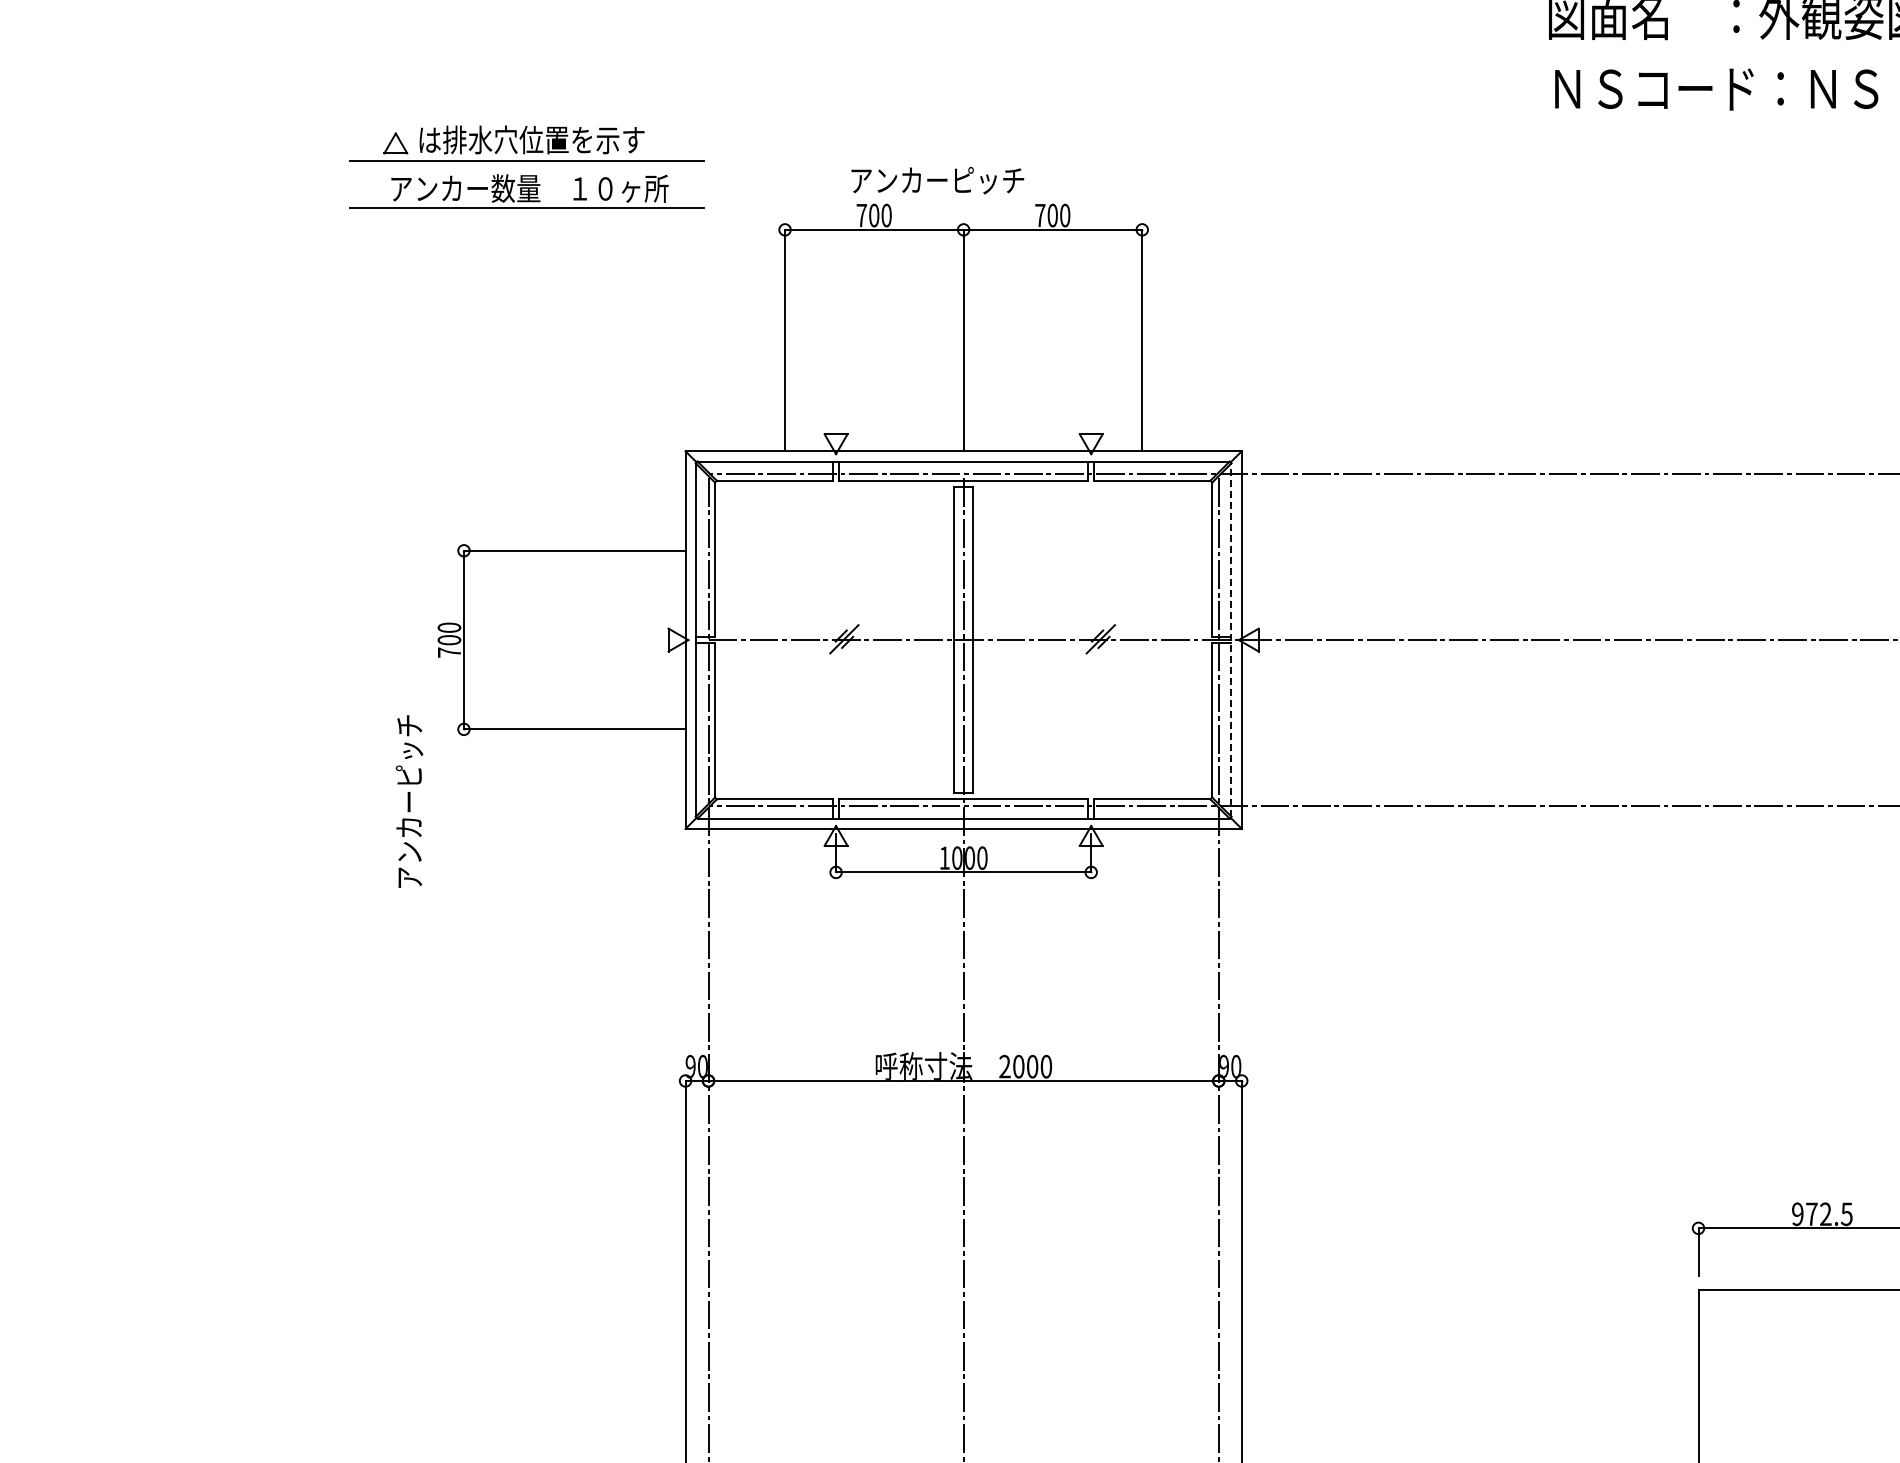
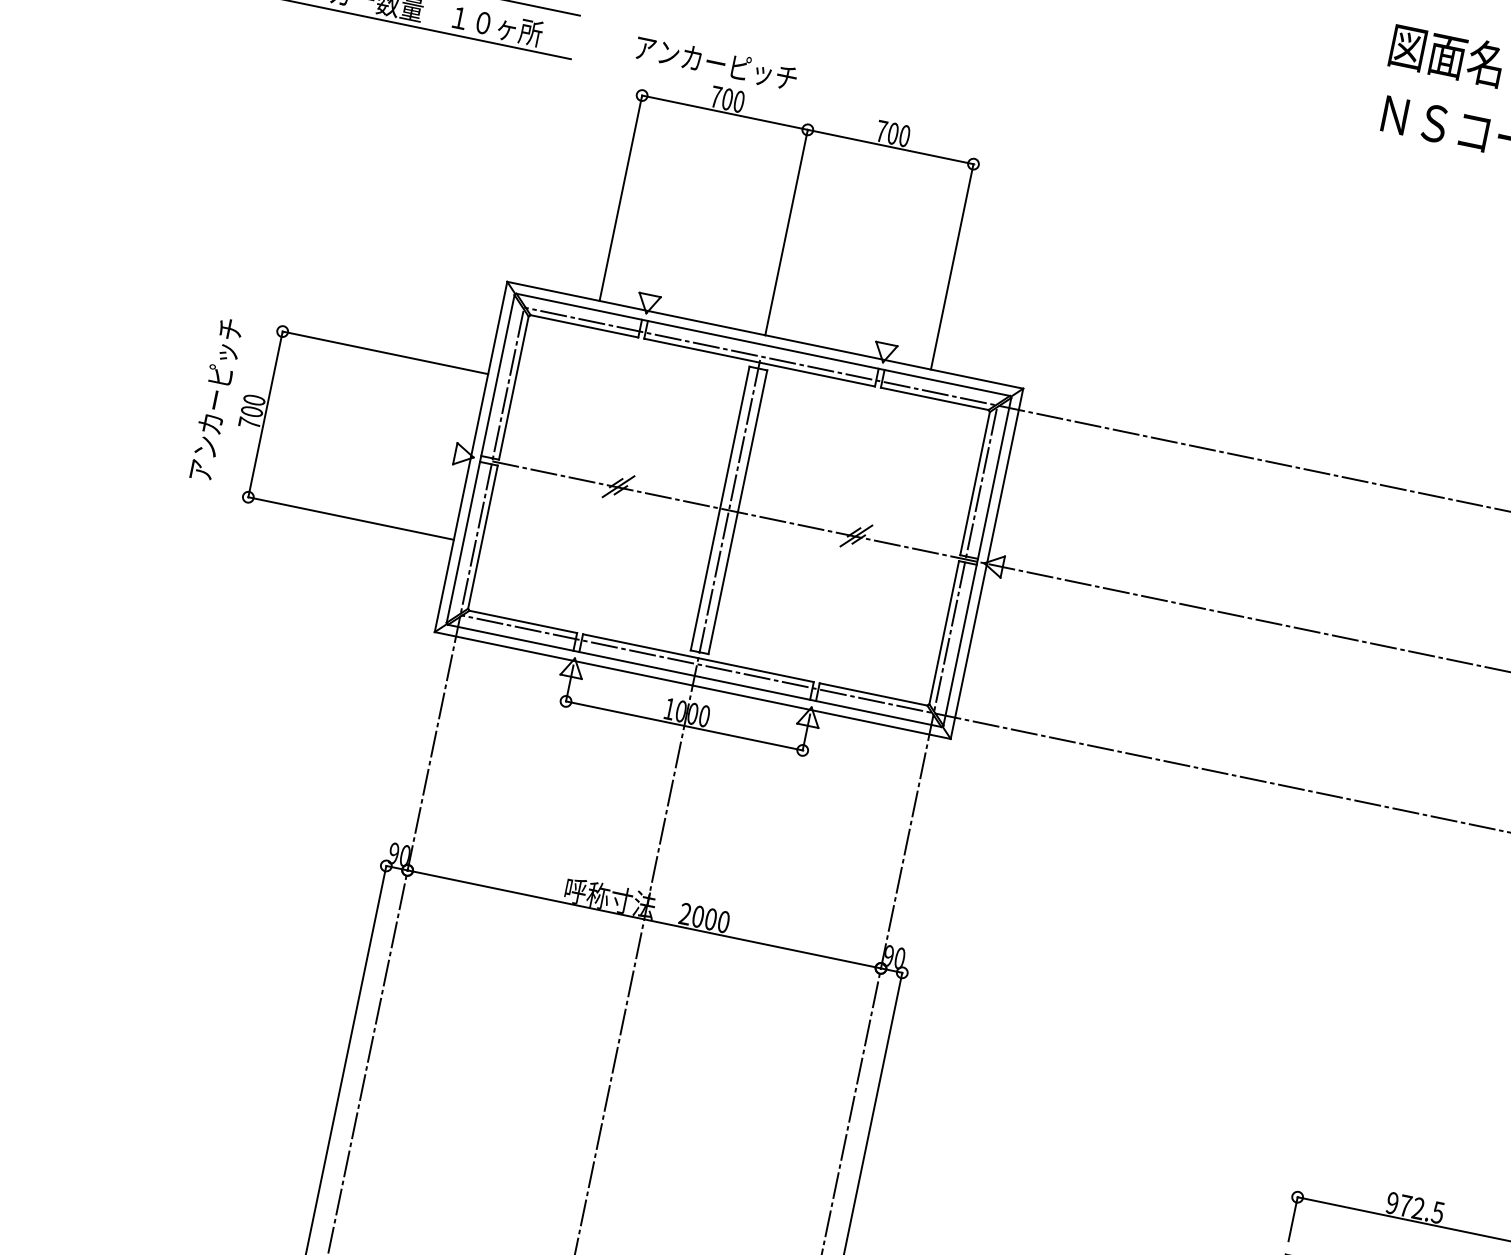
text: (937, 180) -> (716, 63), moved
line: (1231, 640) -> (977, 562), dashed -> solid
text: (409, 801) -> (215, 399), moved

